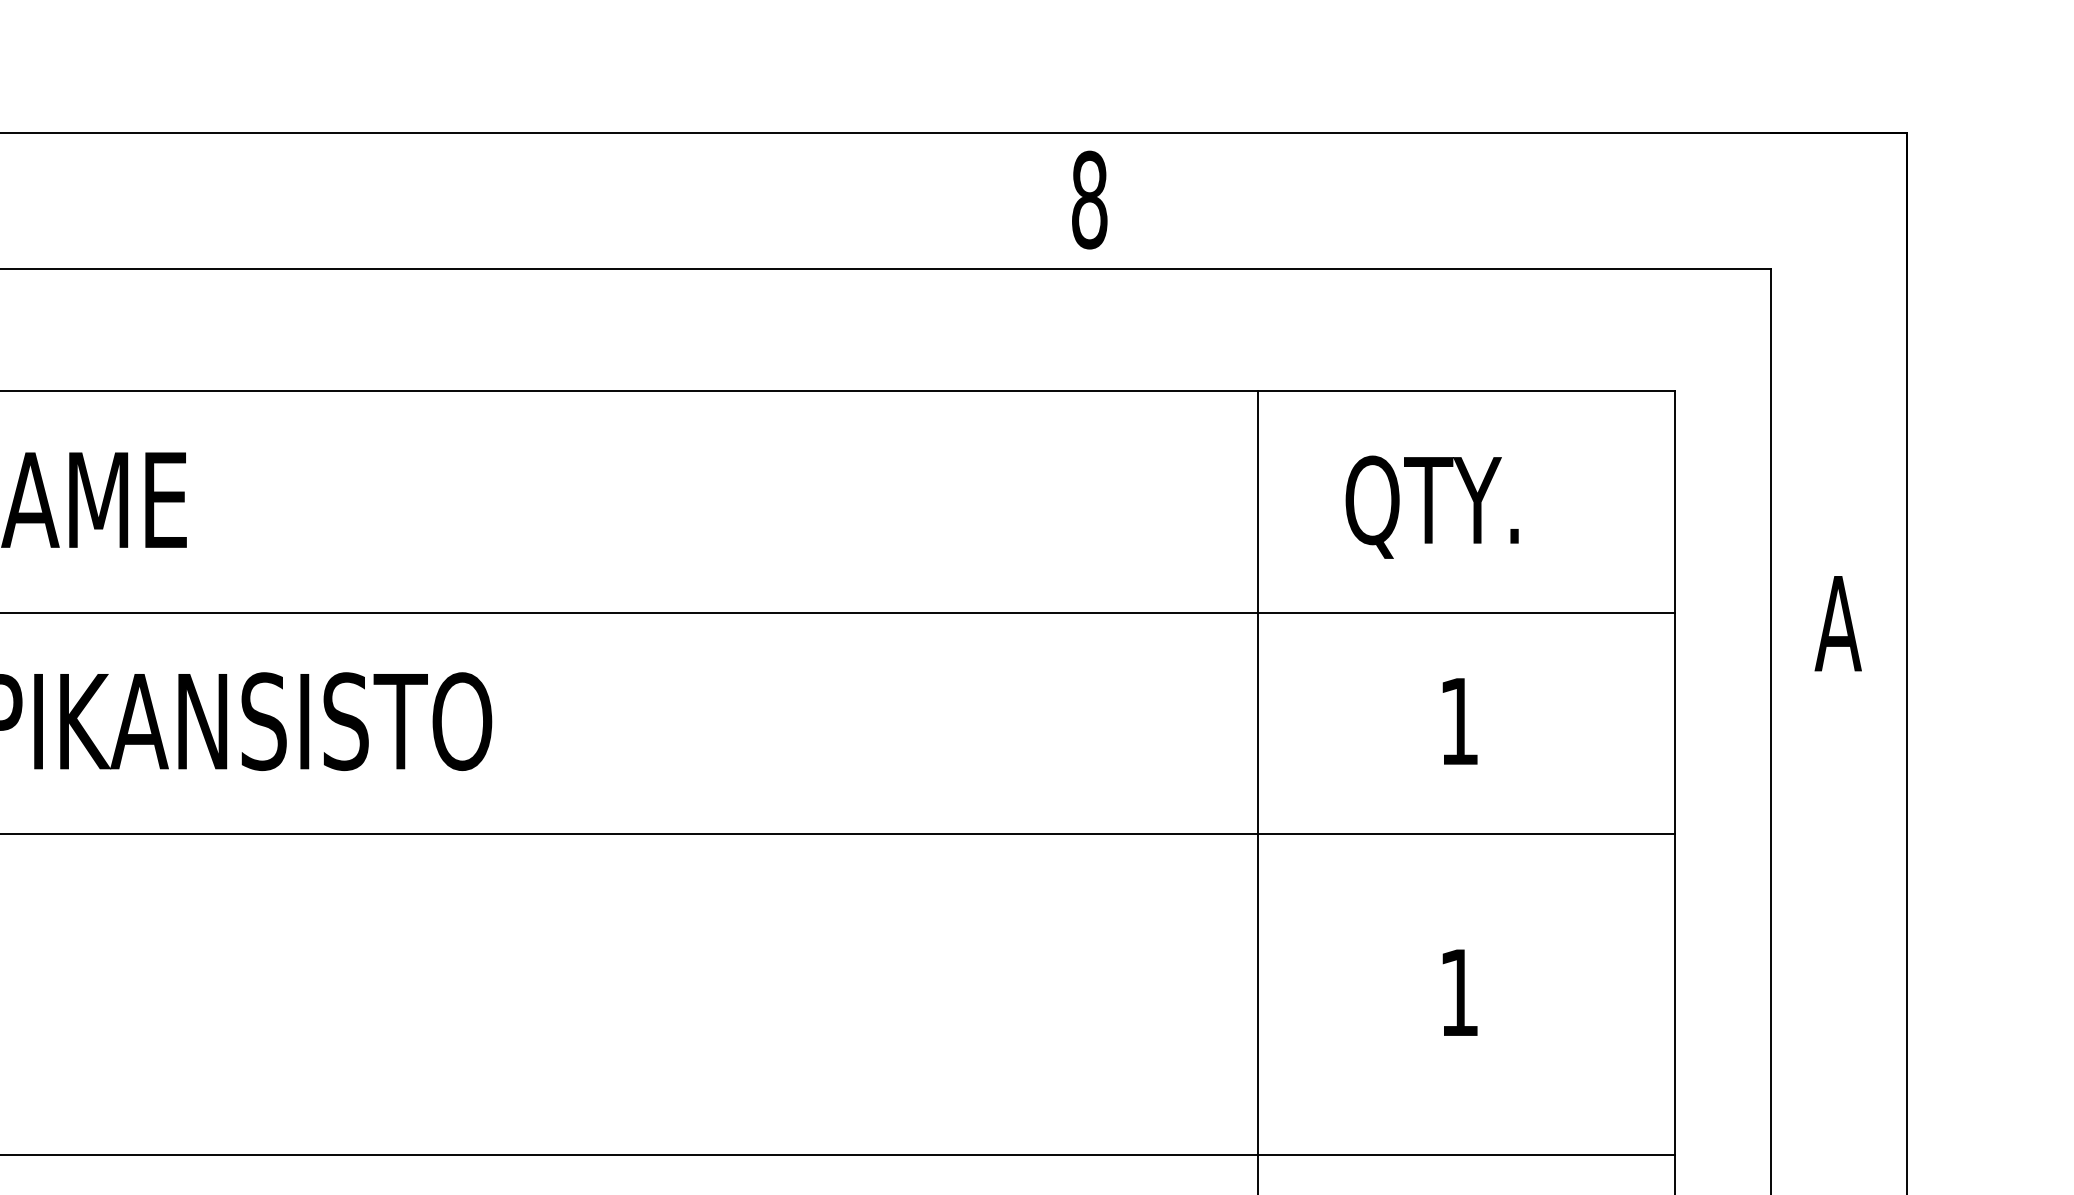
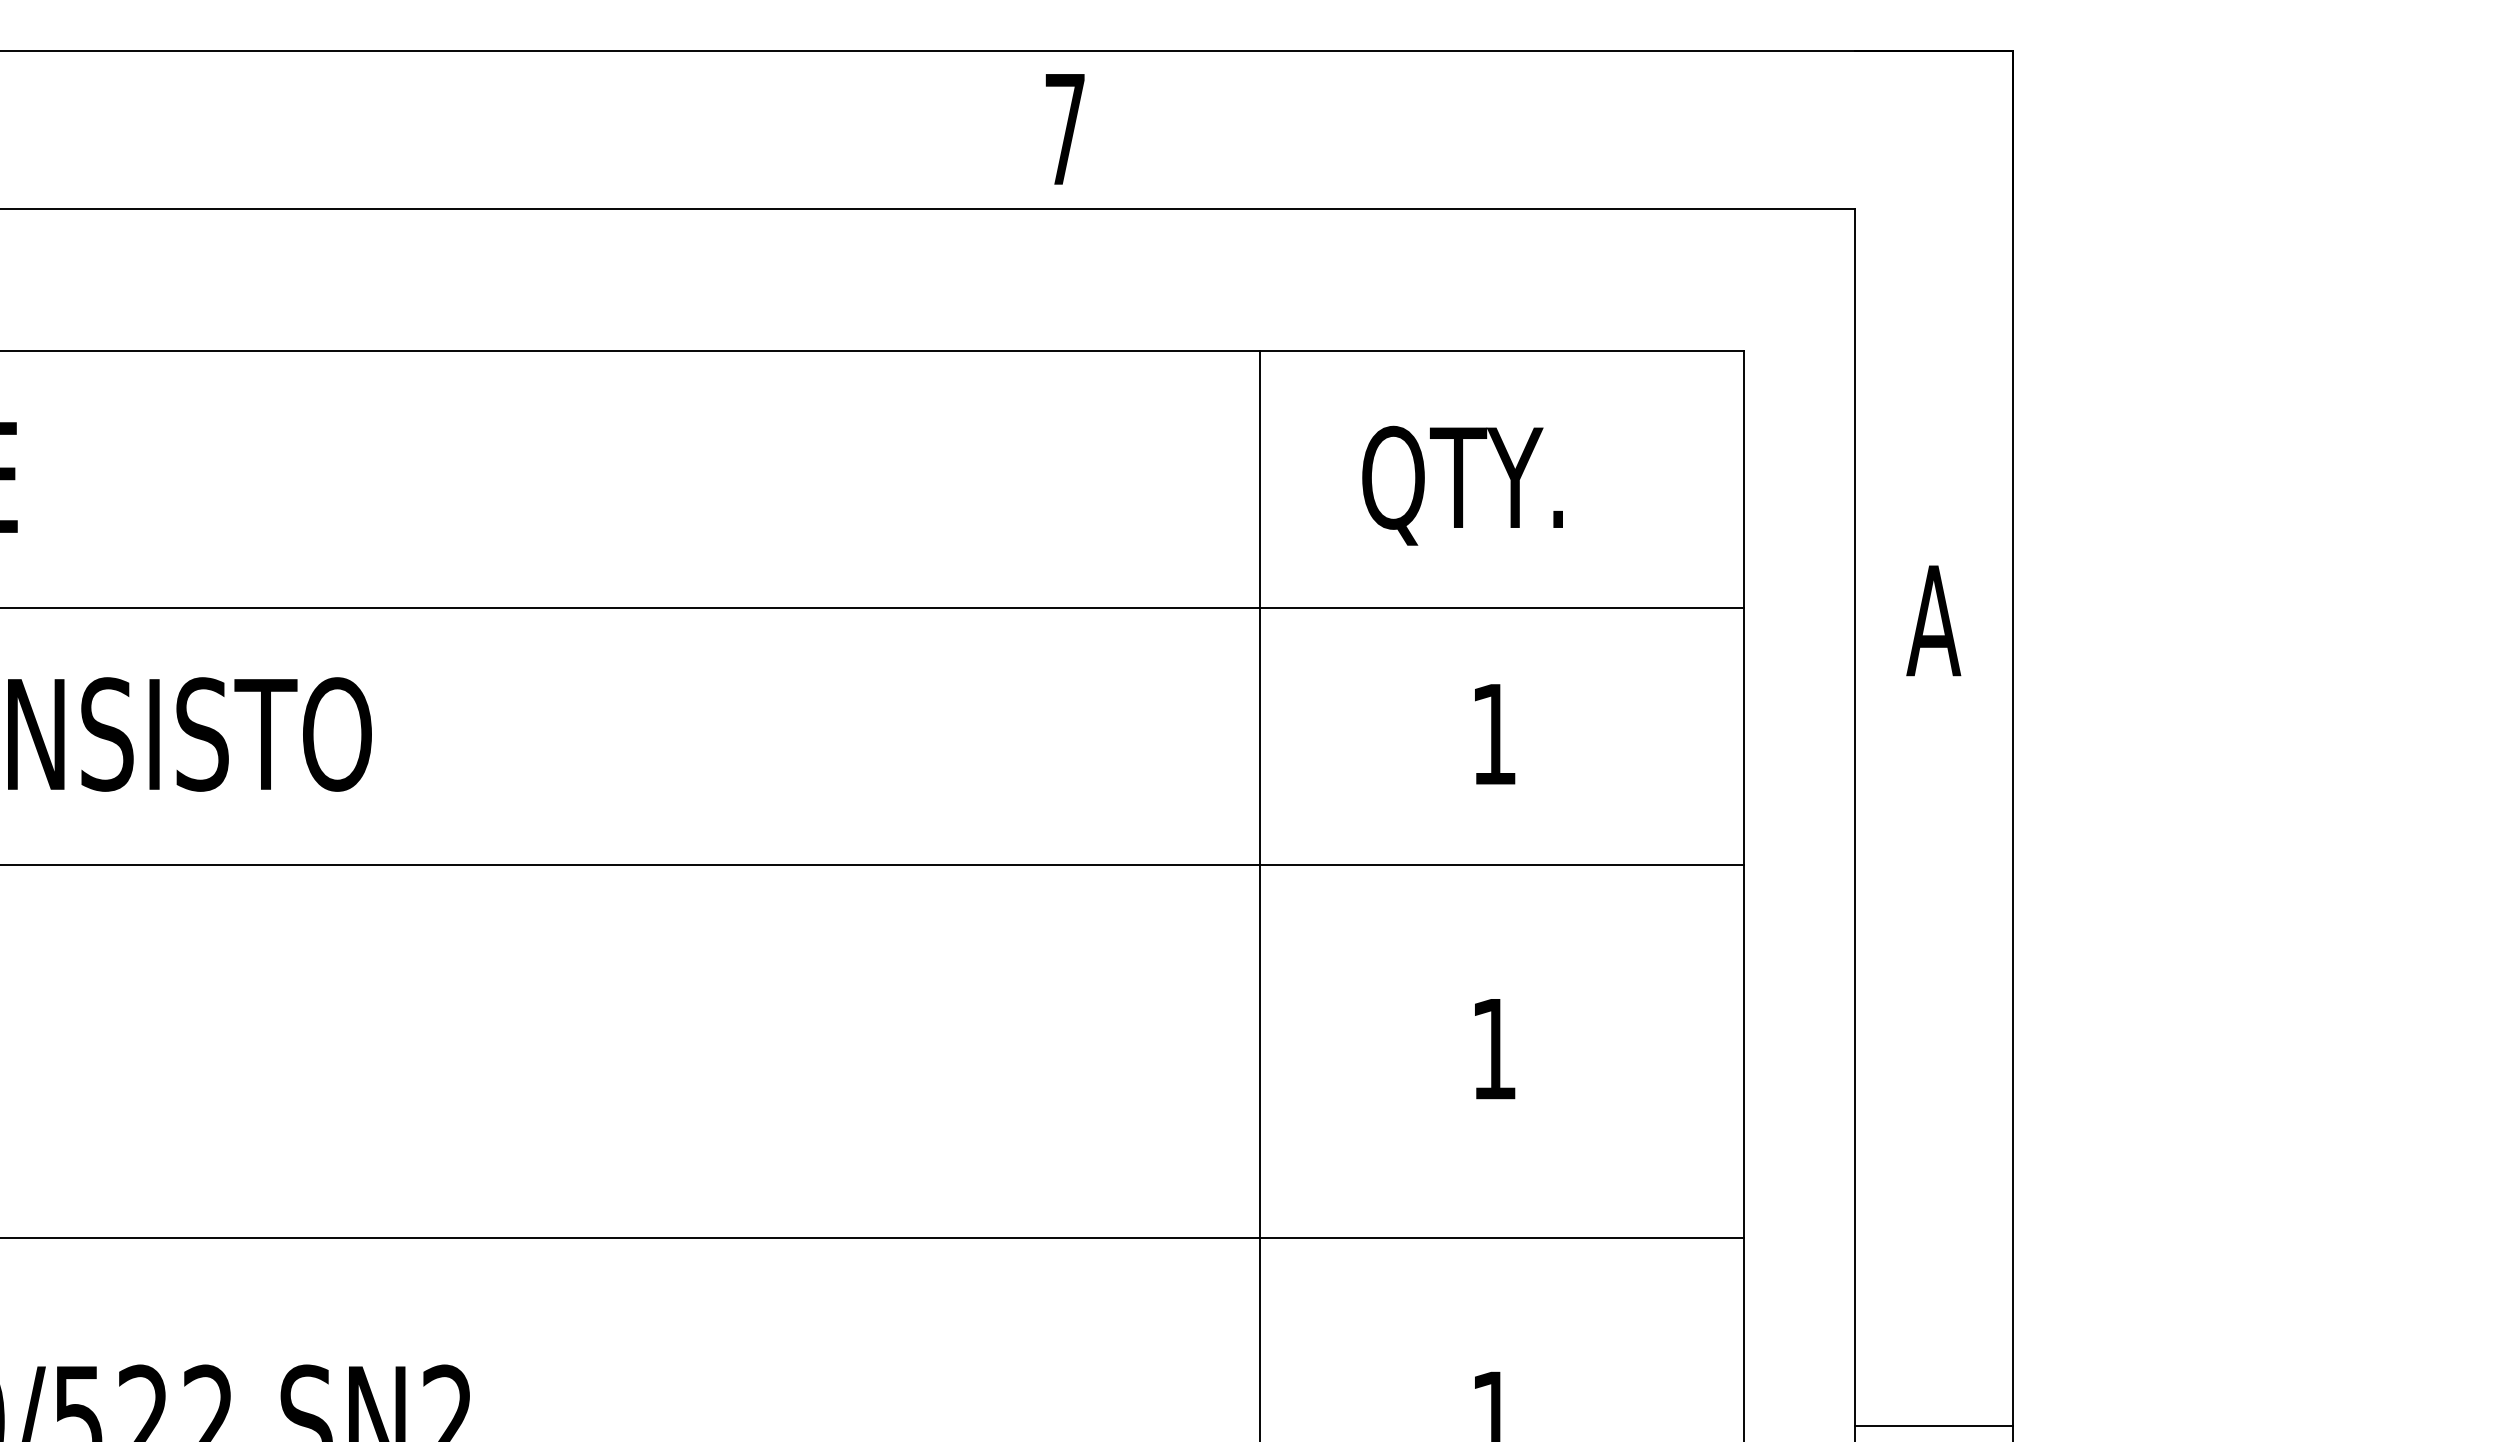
text: (1089, 200) -> (1064, 129), 8 -> 7

